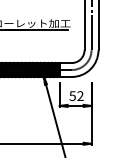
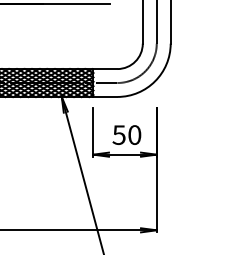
text: (80, 95) -> (134, 133), 52 -> 50

